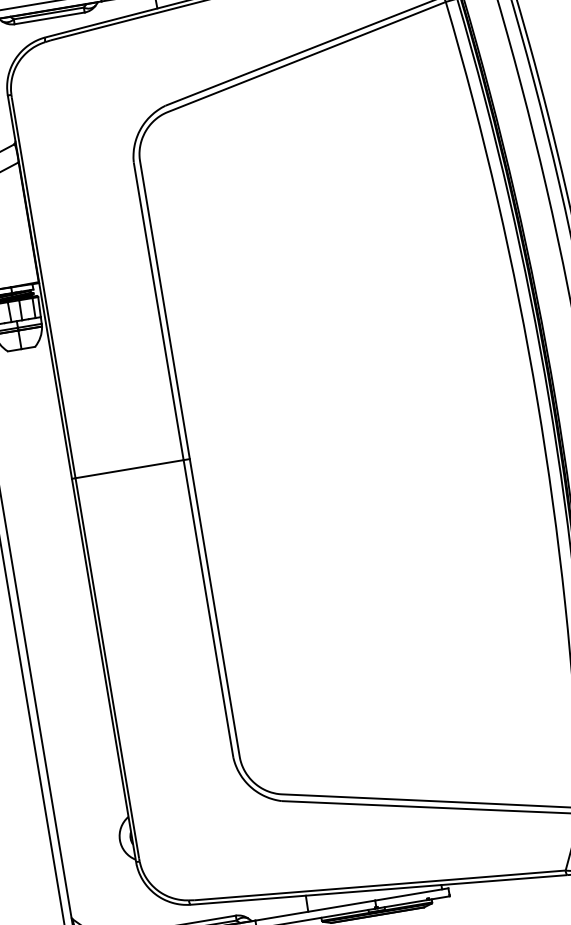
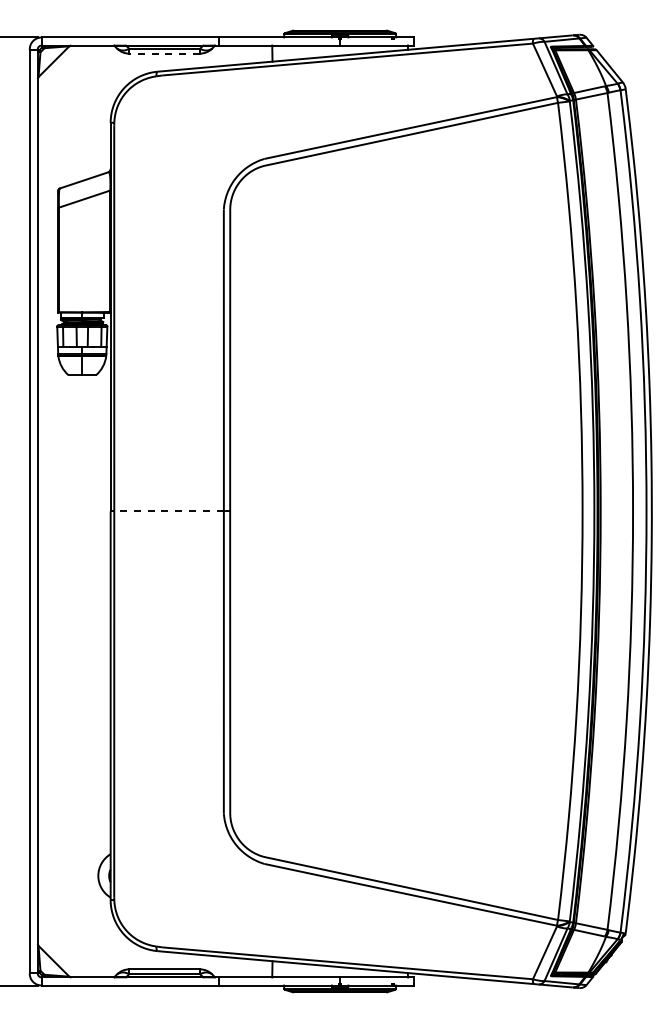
line: (49, 18) -> (164, 53), solid -> dashed
line: (130, 469) -> (169, 511), solid -> dashed

